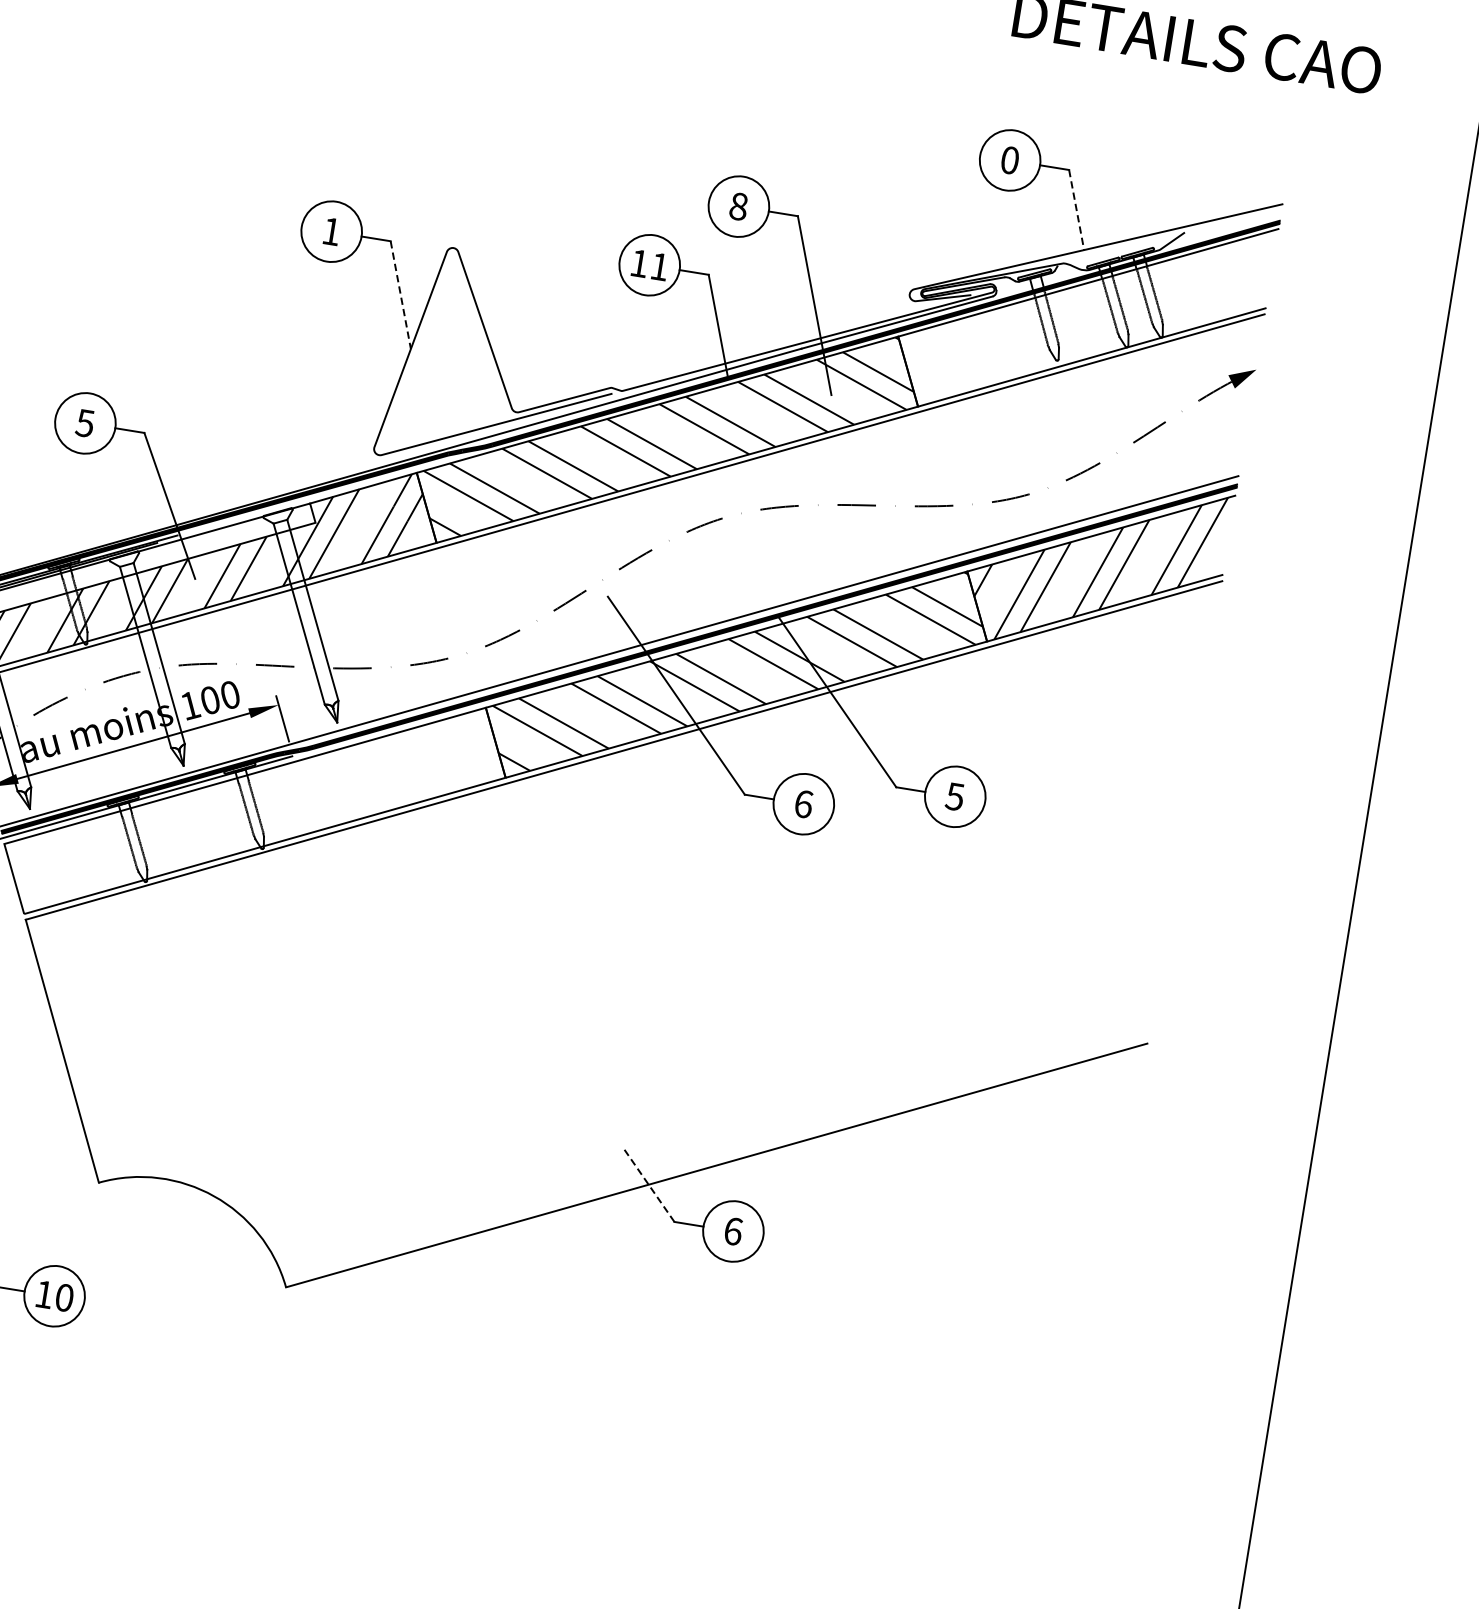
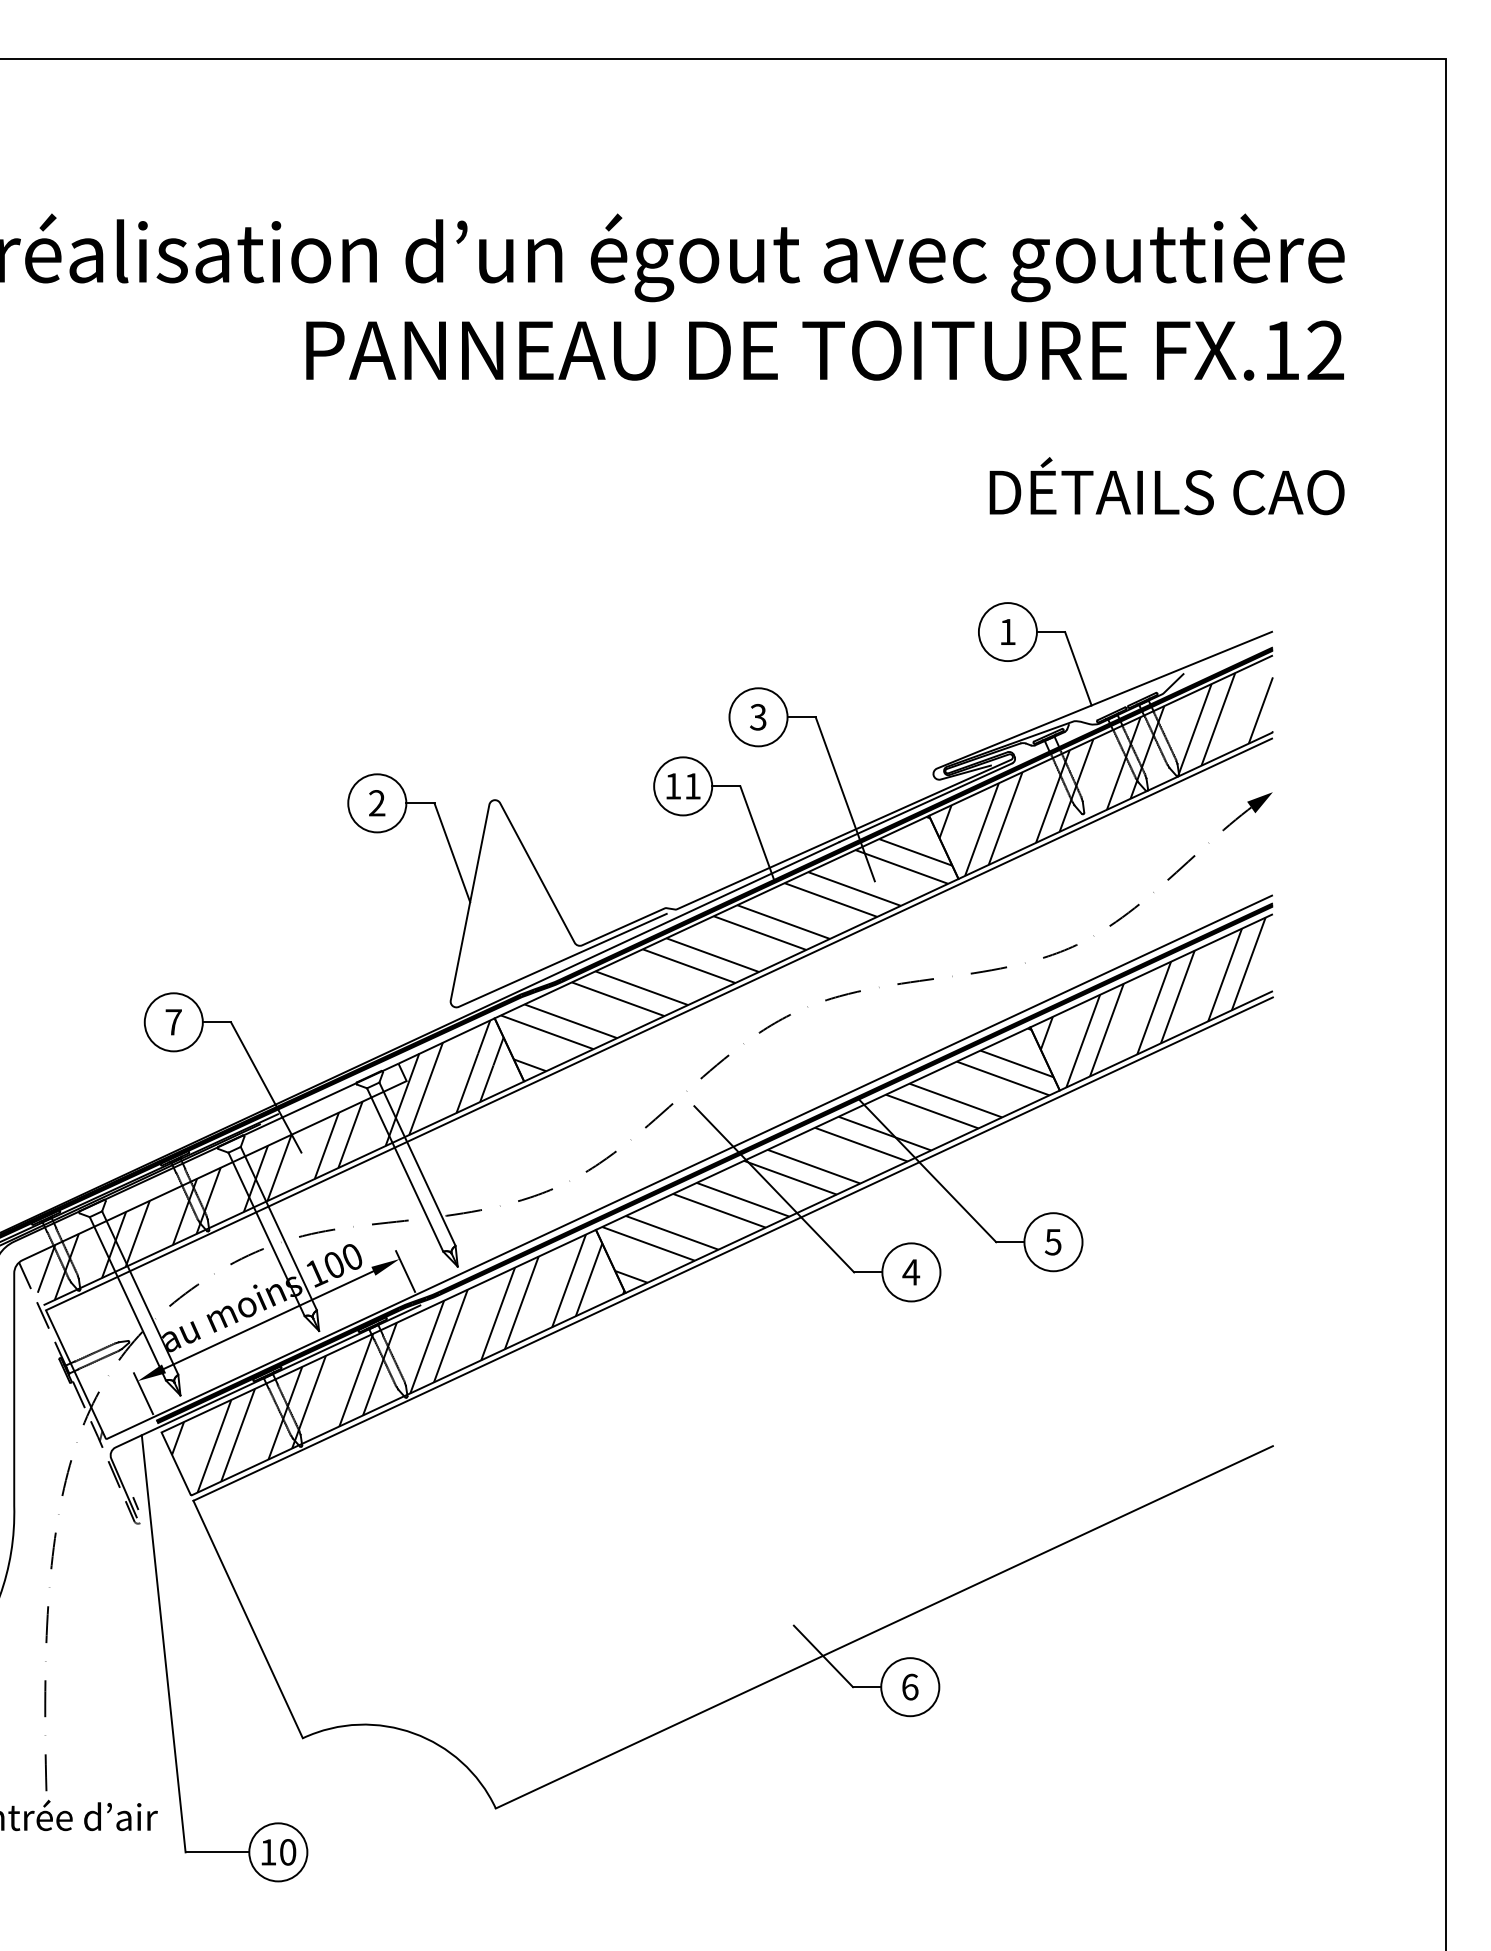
text: (1009, 159) -> (1007, 631), 0 -> 1
text: (738, 206) -> (758, 717), 8 -> 3
line: (1076, 210) -> (1078, 669), dashed -> solid
text: (331, 231) -> (377, 803), 1 -> 2
line: (400, 294) -> (452, 852), dashed -> solid
hatch: (1086, 323) -> (1105, 774), added
text: (85, 423) -> (173, 1022), 5 -> 7
text: (803, 804) -> (911, 1272), 6 -> 4
hatch: (260, 812) -> (398, 1363), added
line: (649, 1185) -> (823, 1656), dashed -> solid

